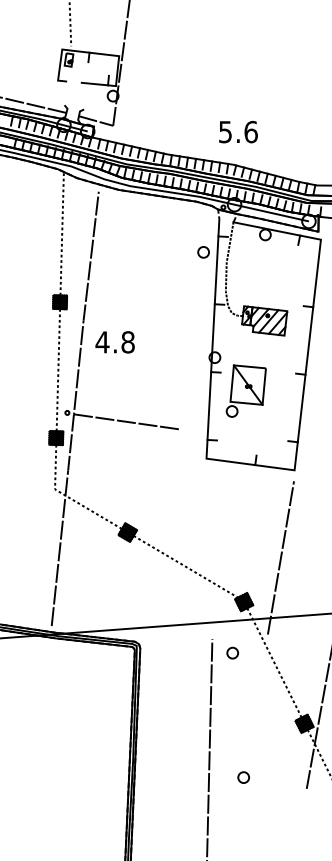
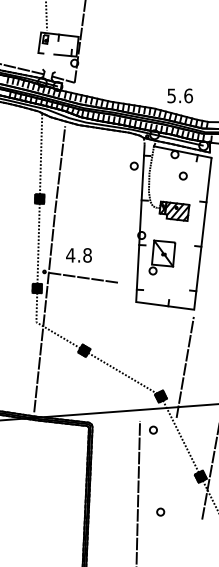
text: (237, 131) -> (179, 95), moved
part: (276, 266) -> (182, 175), added
text: (114, 342) -> (78, 255), moved

